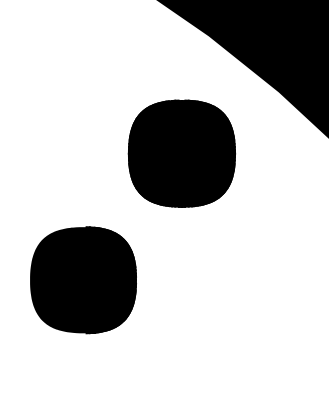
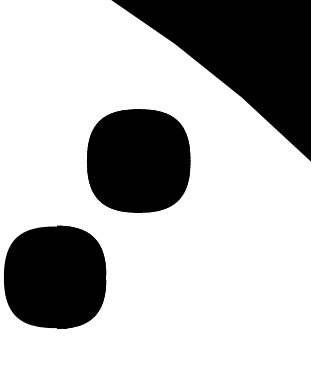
part: (181, 153) -> (138, 160), moved

